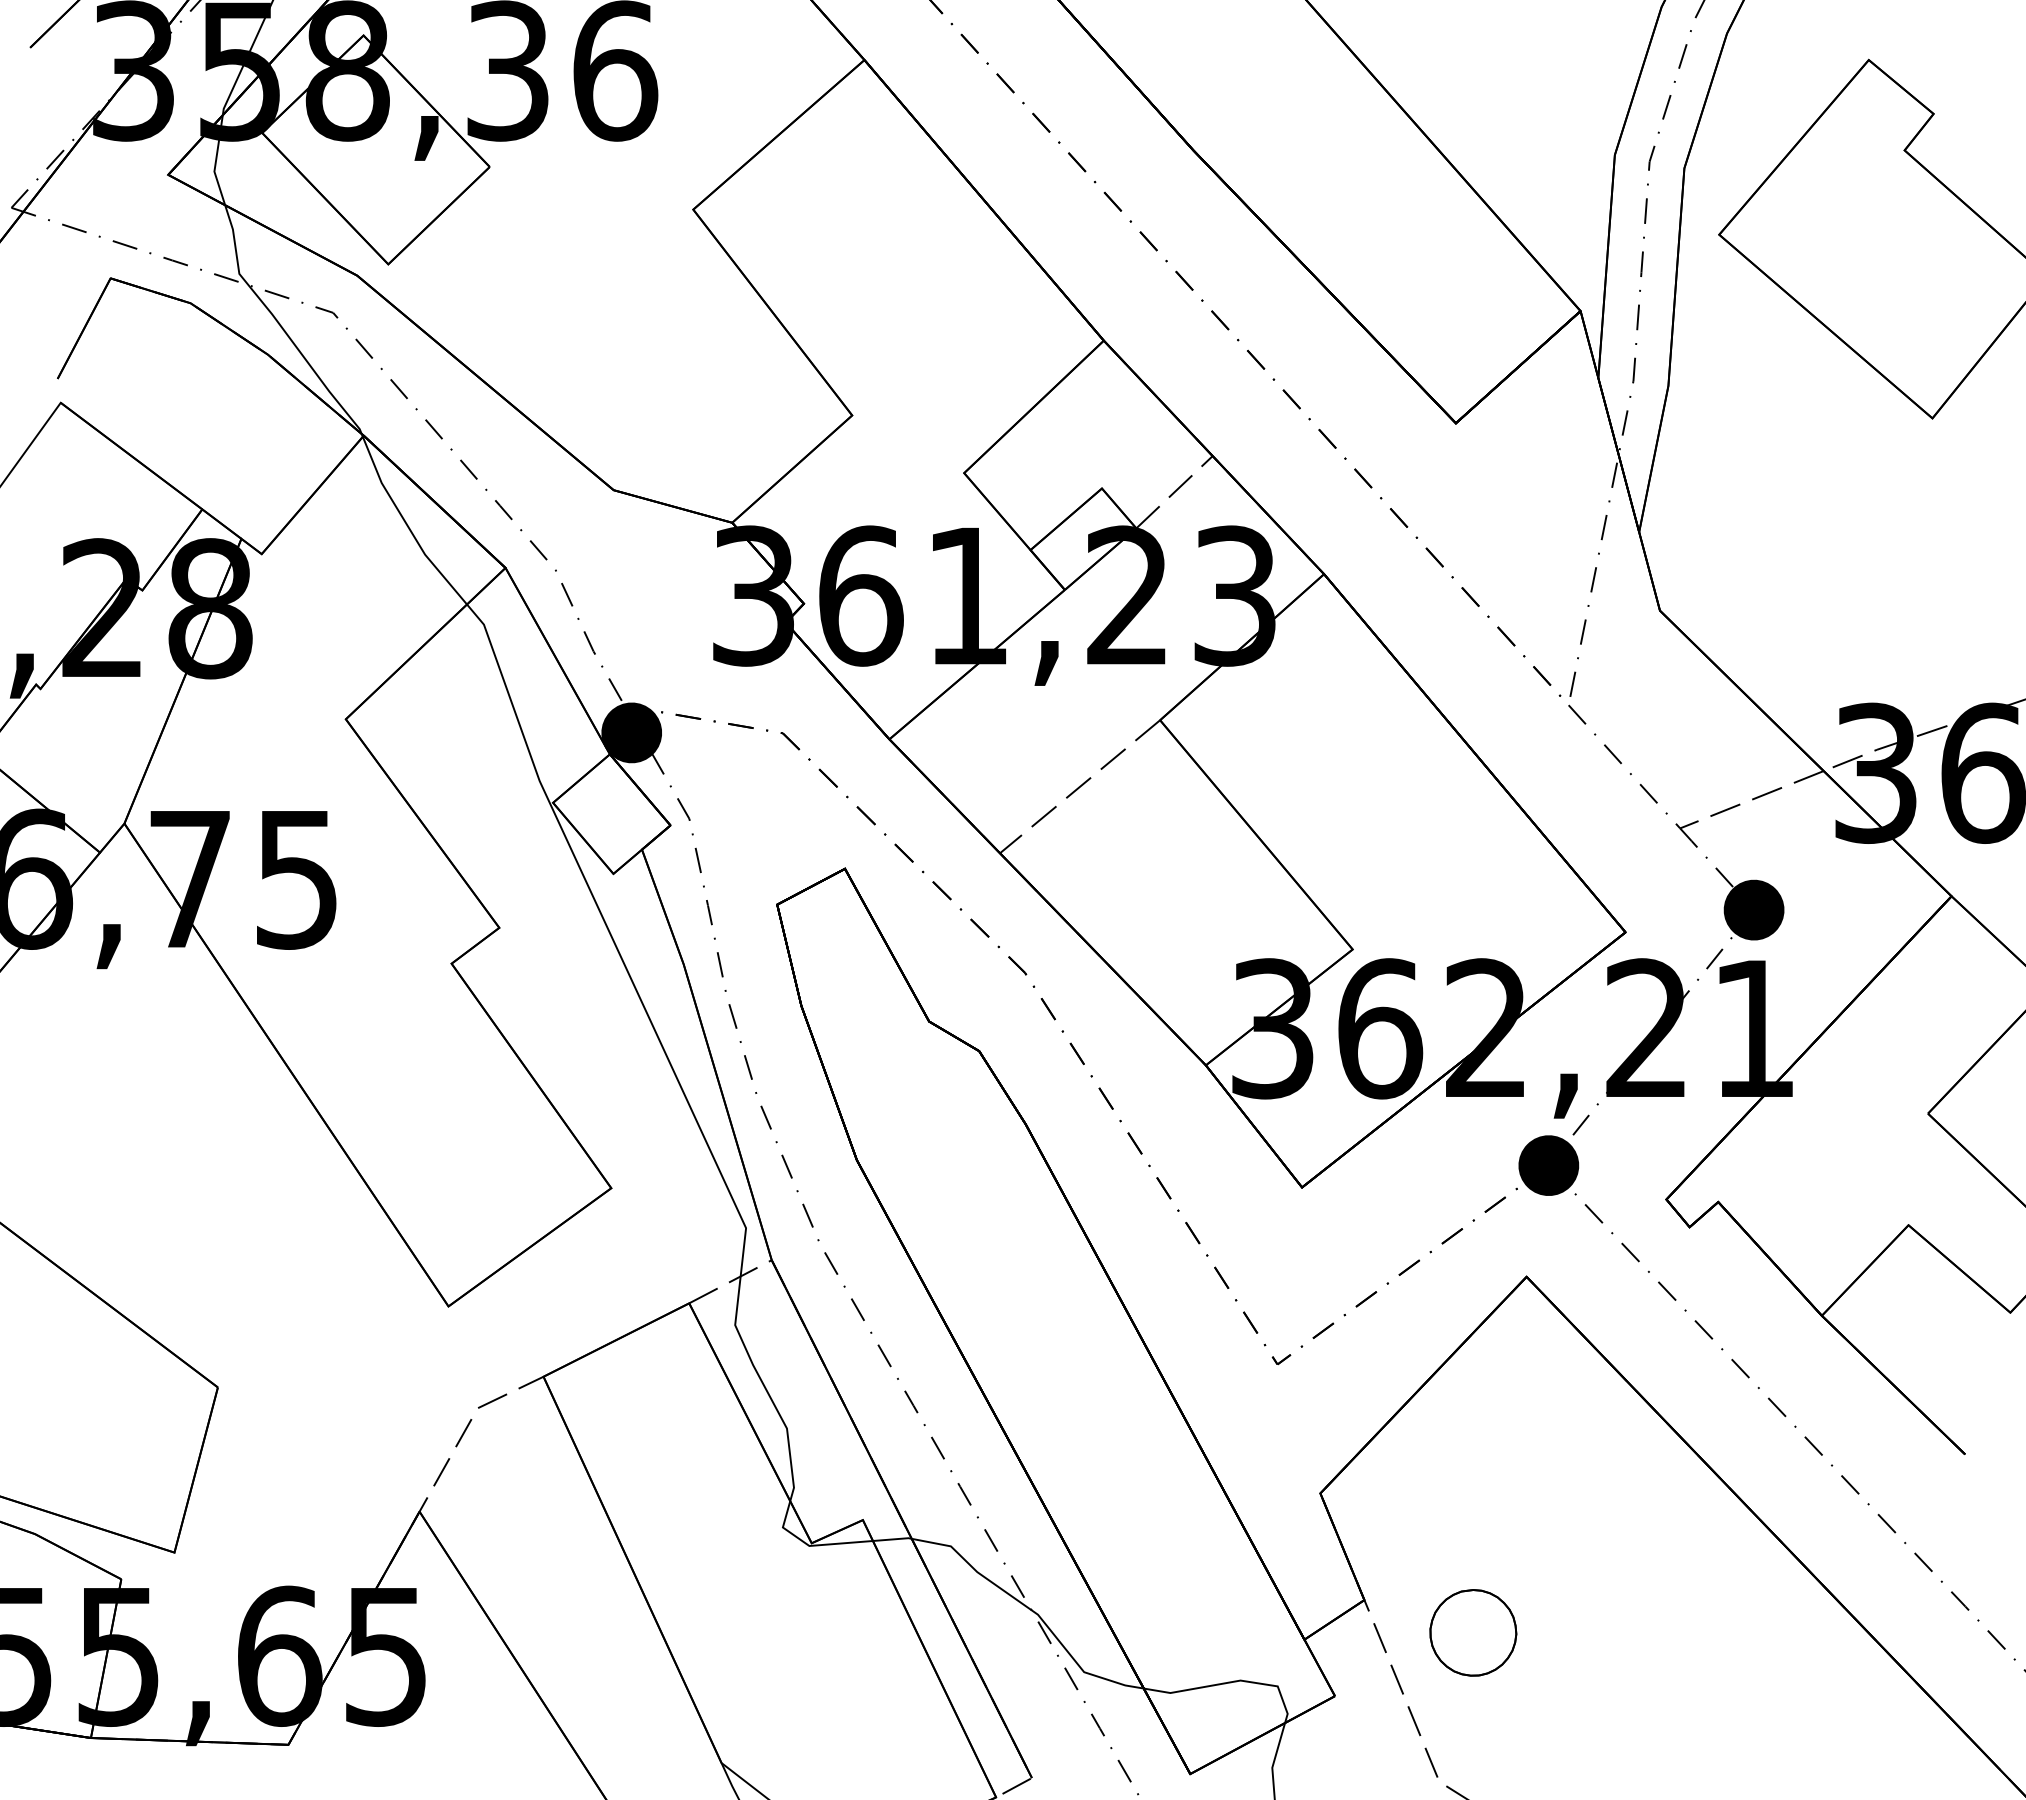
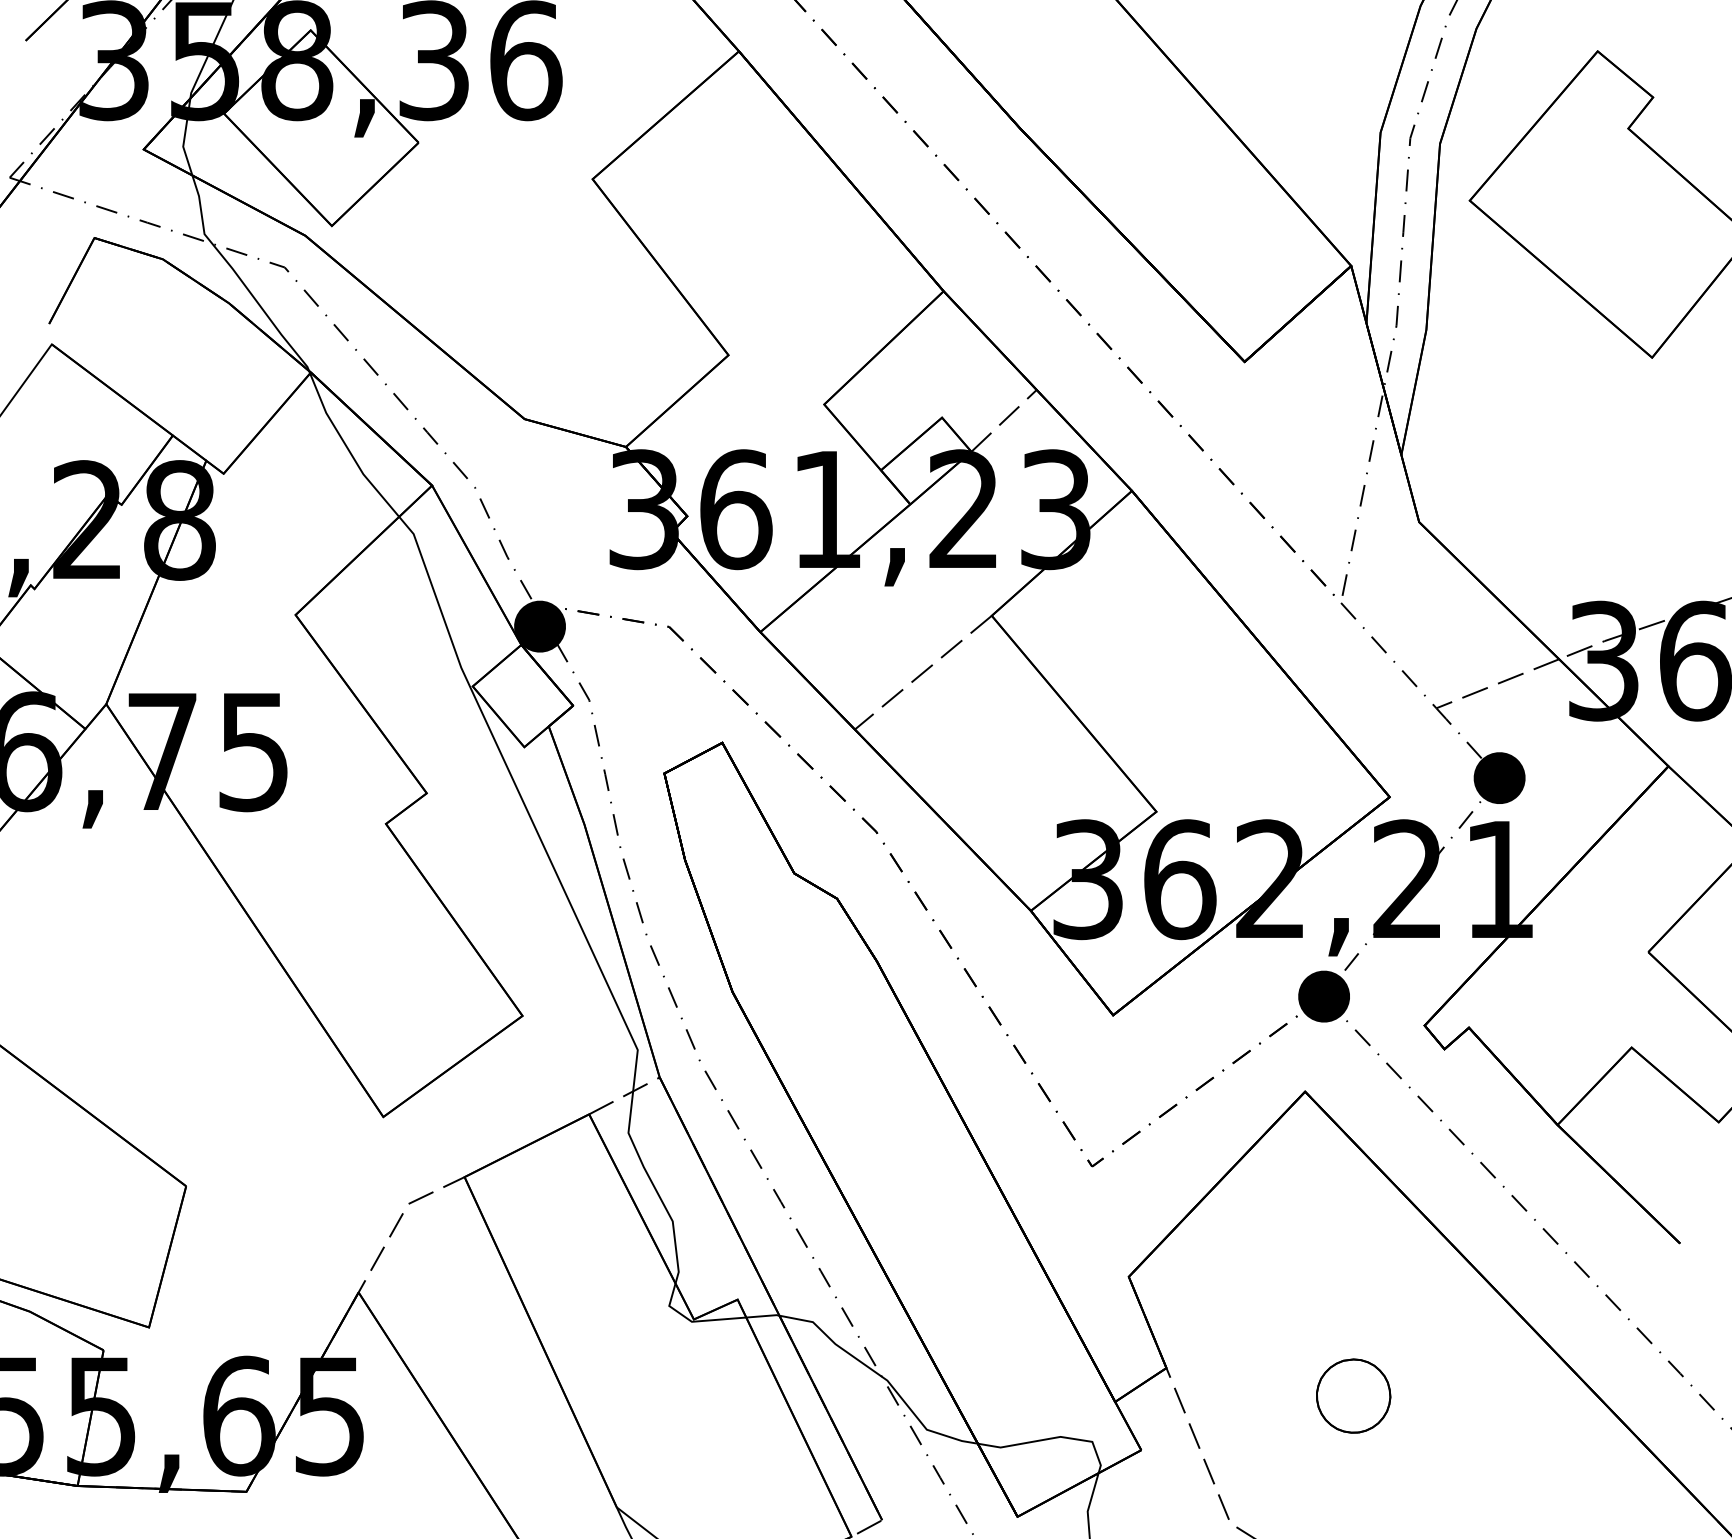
part: (1473, 1632) -> (1353, 1395), moved

